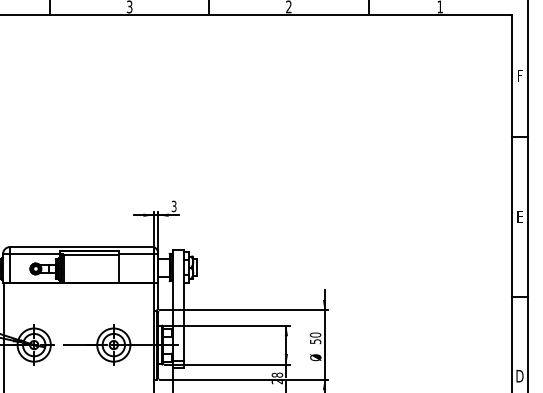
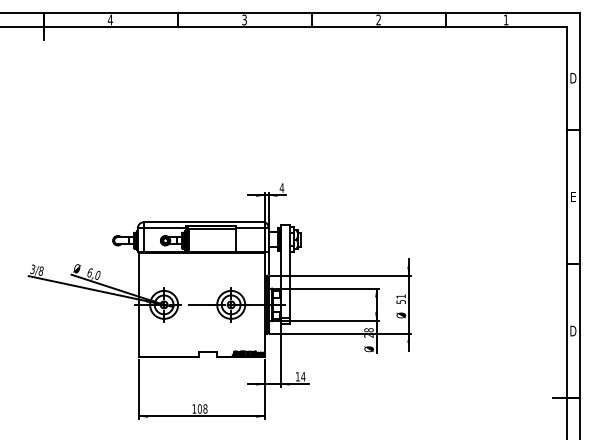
text: (520, 76) -> (573, 78), F -> D
text: (173, 205) -> (281, 187), 3 -> 4
text: (314, 335) -> (400, 296), 50 -> 51

